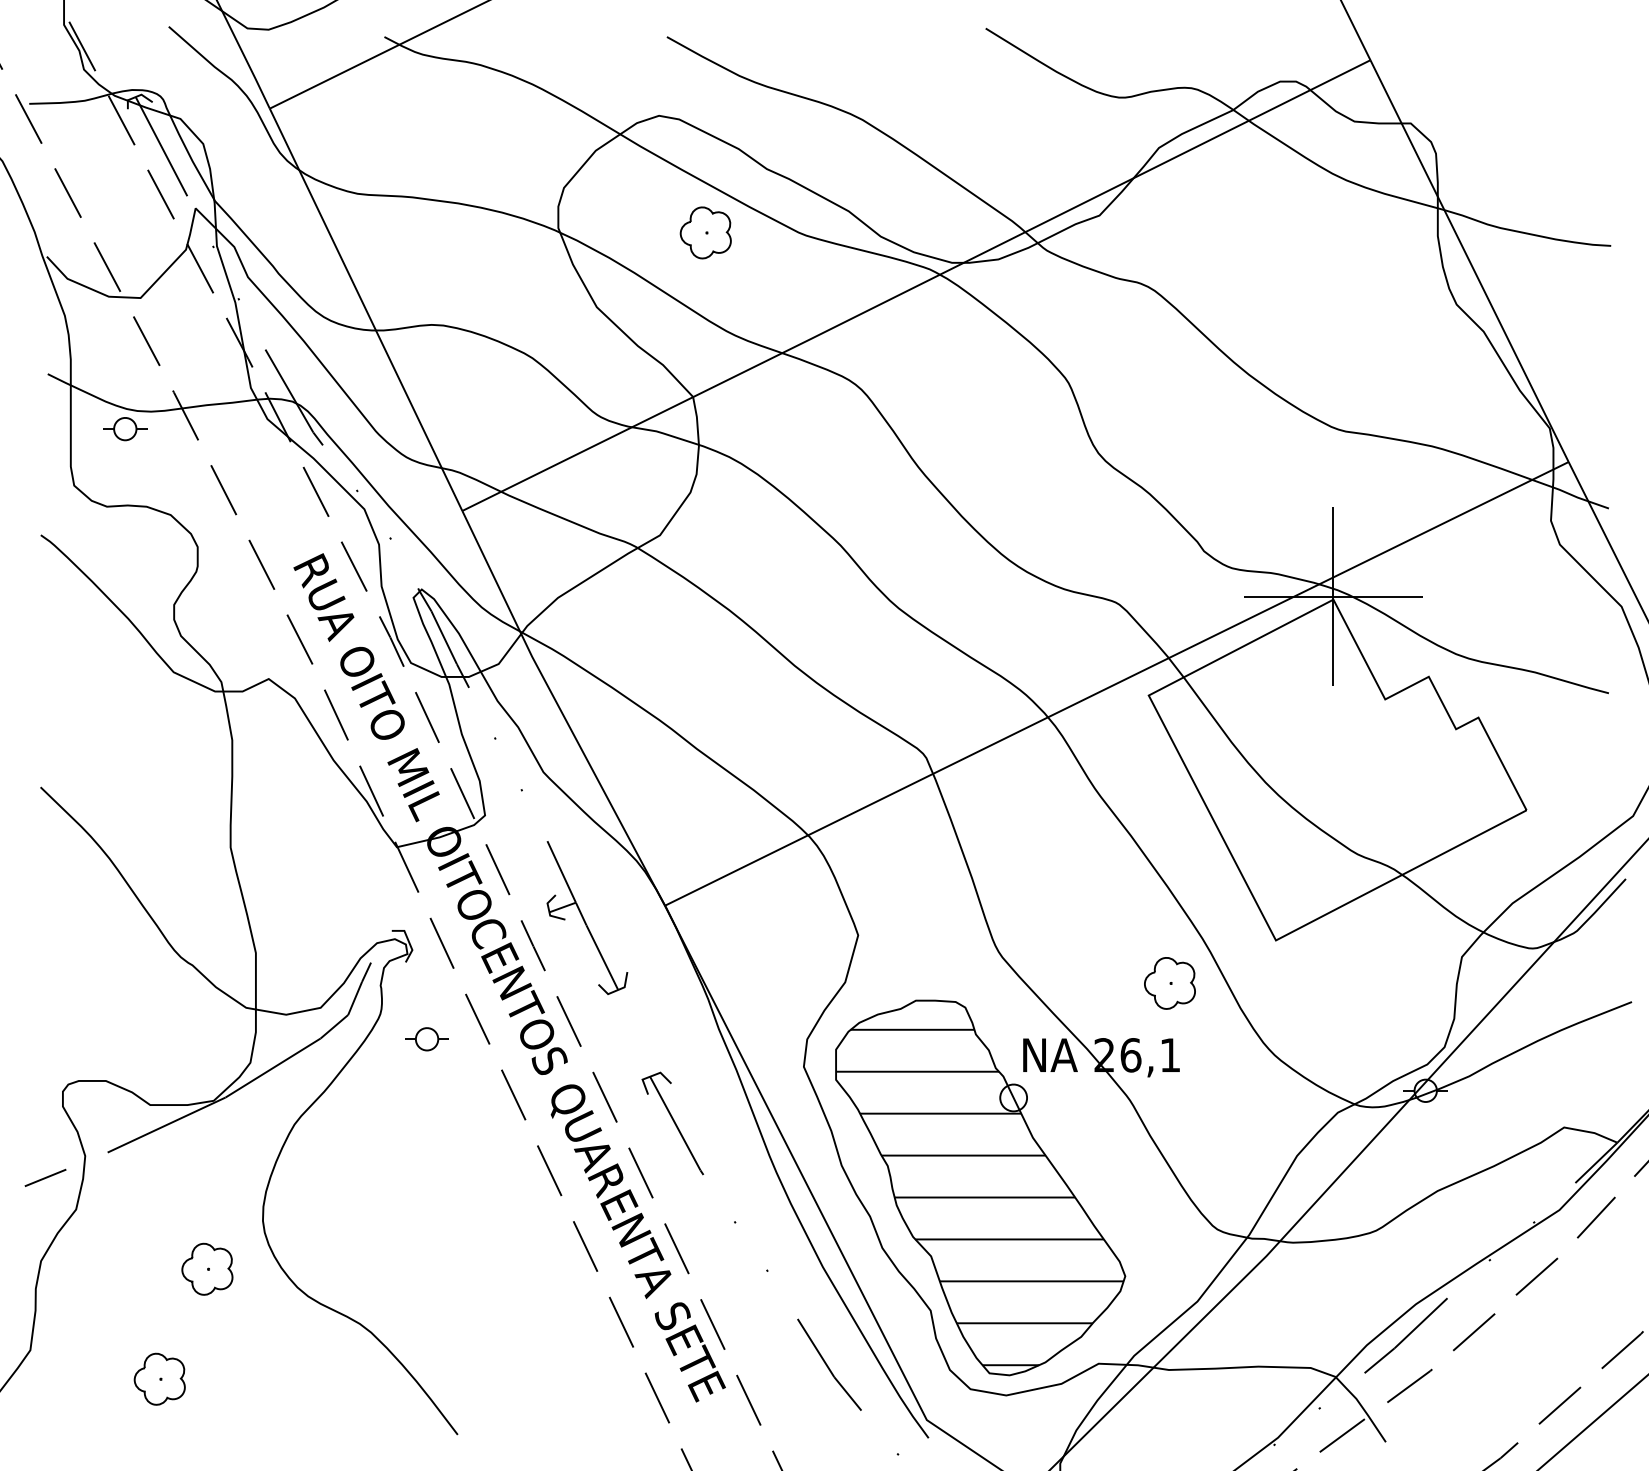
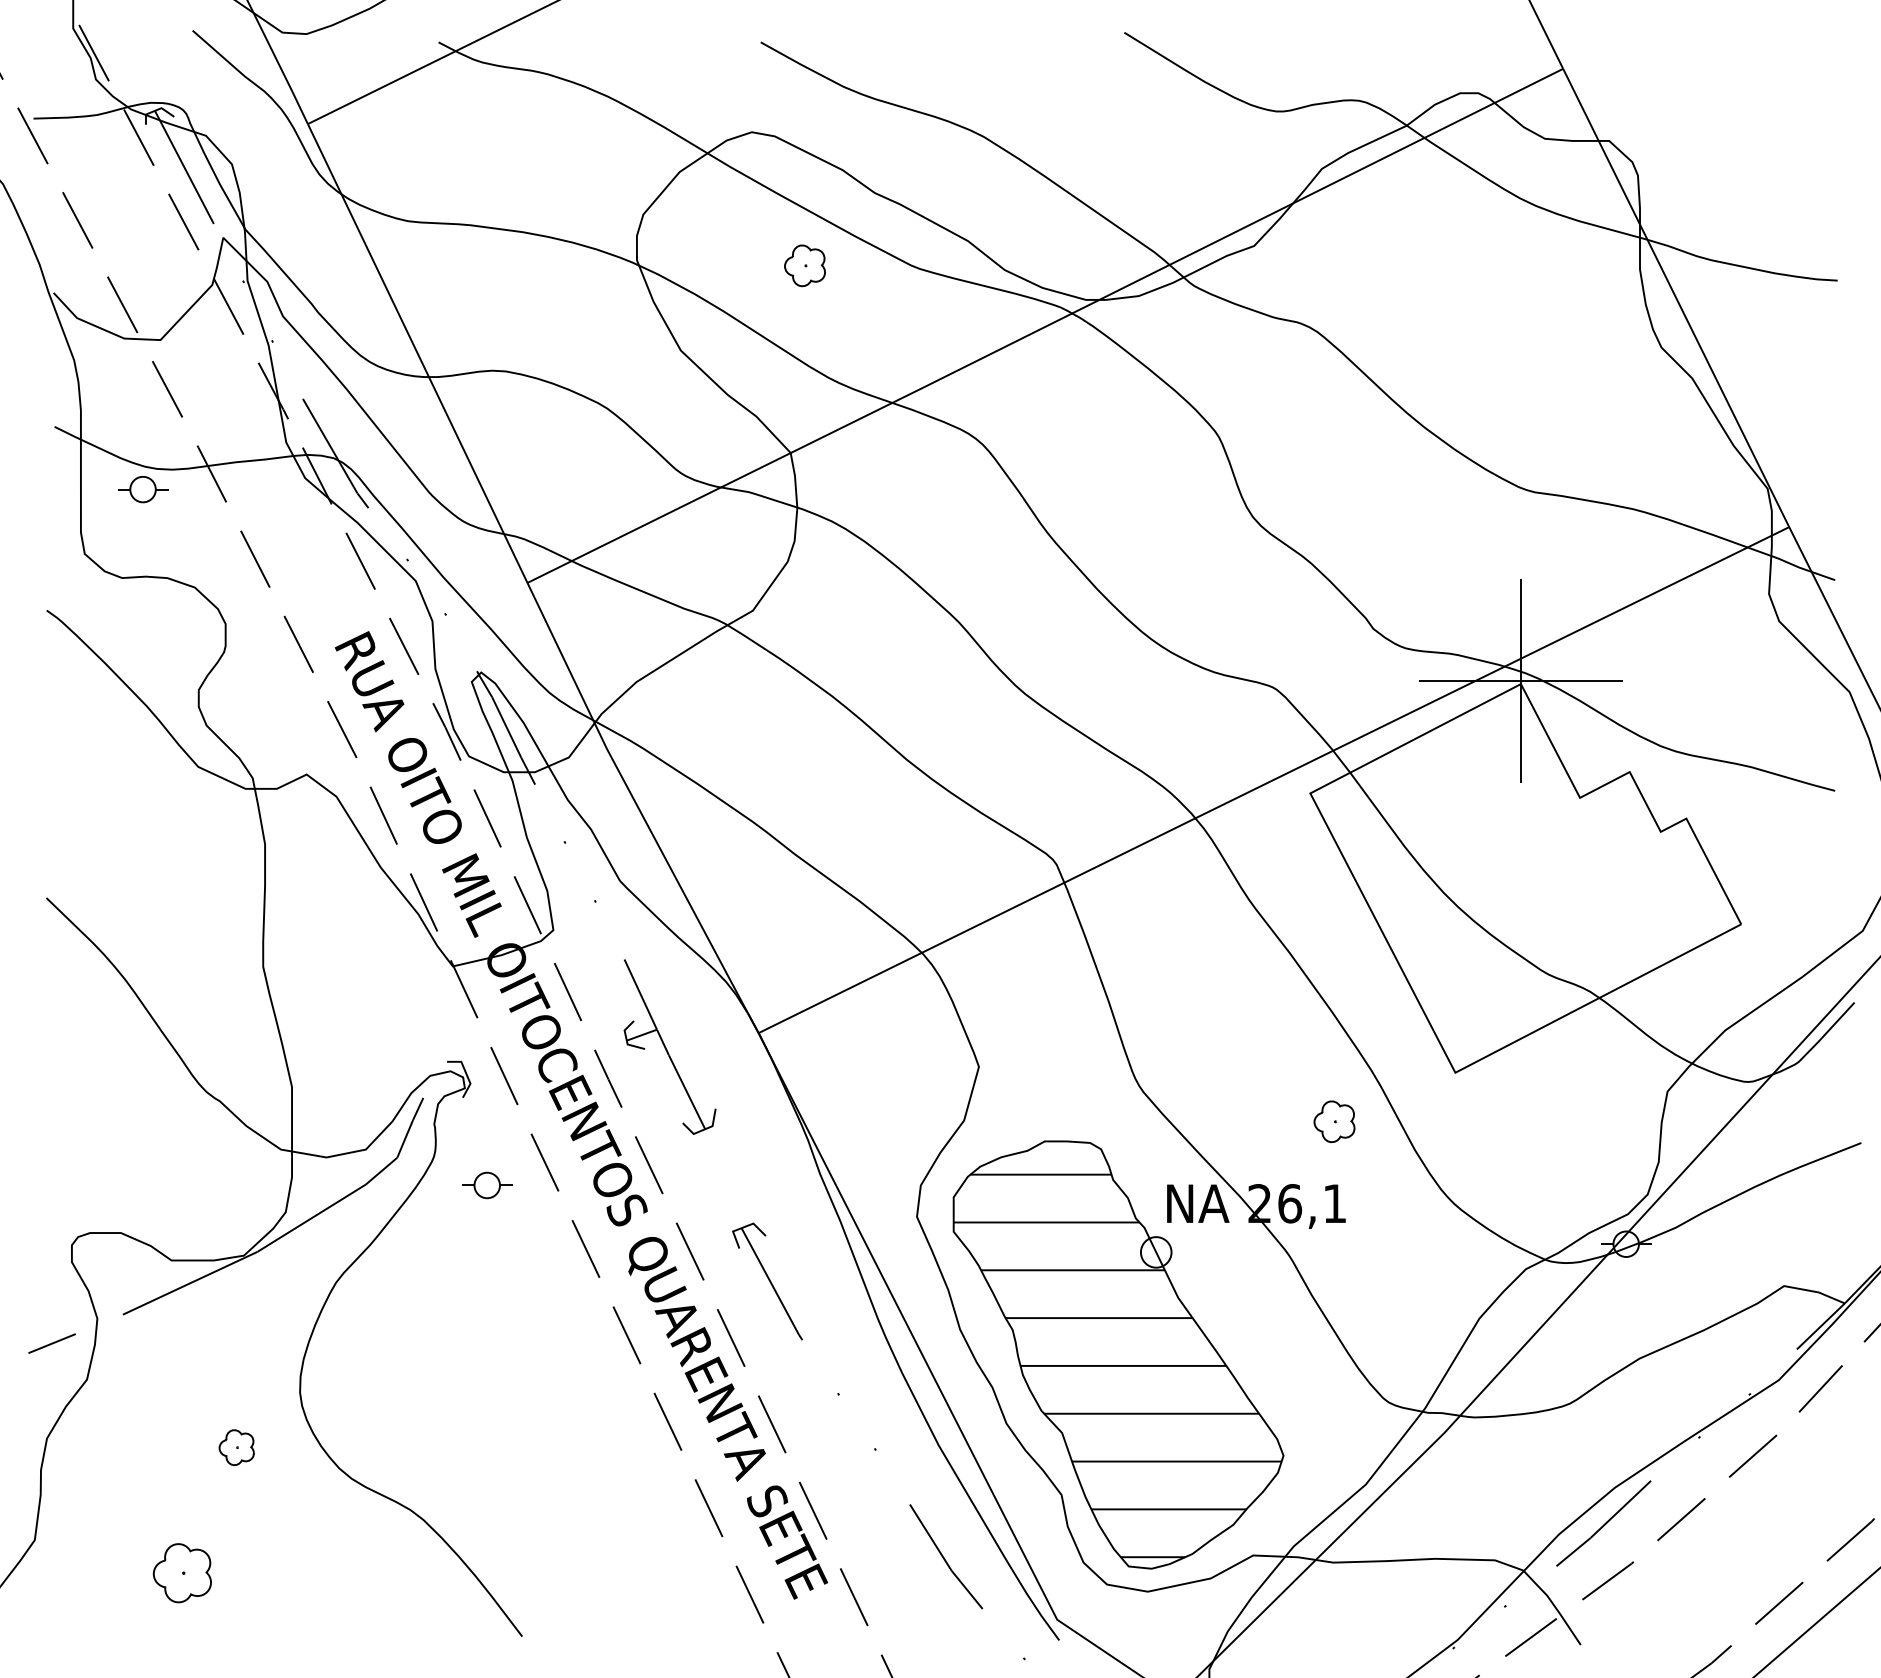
part: (705, 232) -> (804, 265), size x0.7
part: (1169, 983) -> (1333, 1121), size x0.7
part: (207, 1268) -> (236, 1446), size x0.6

